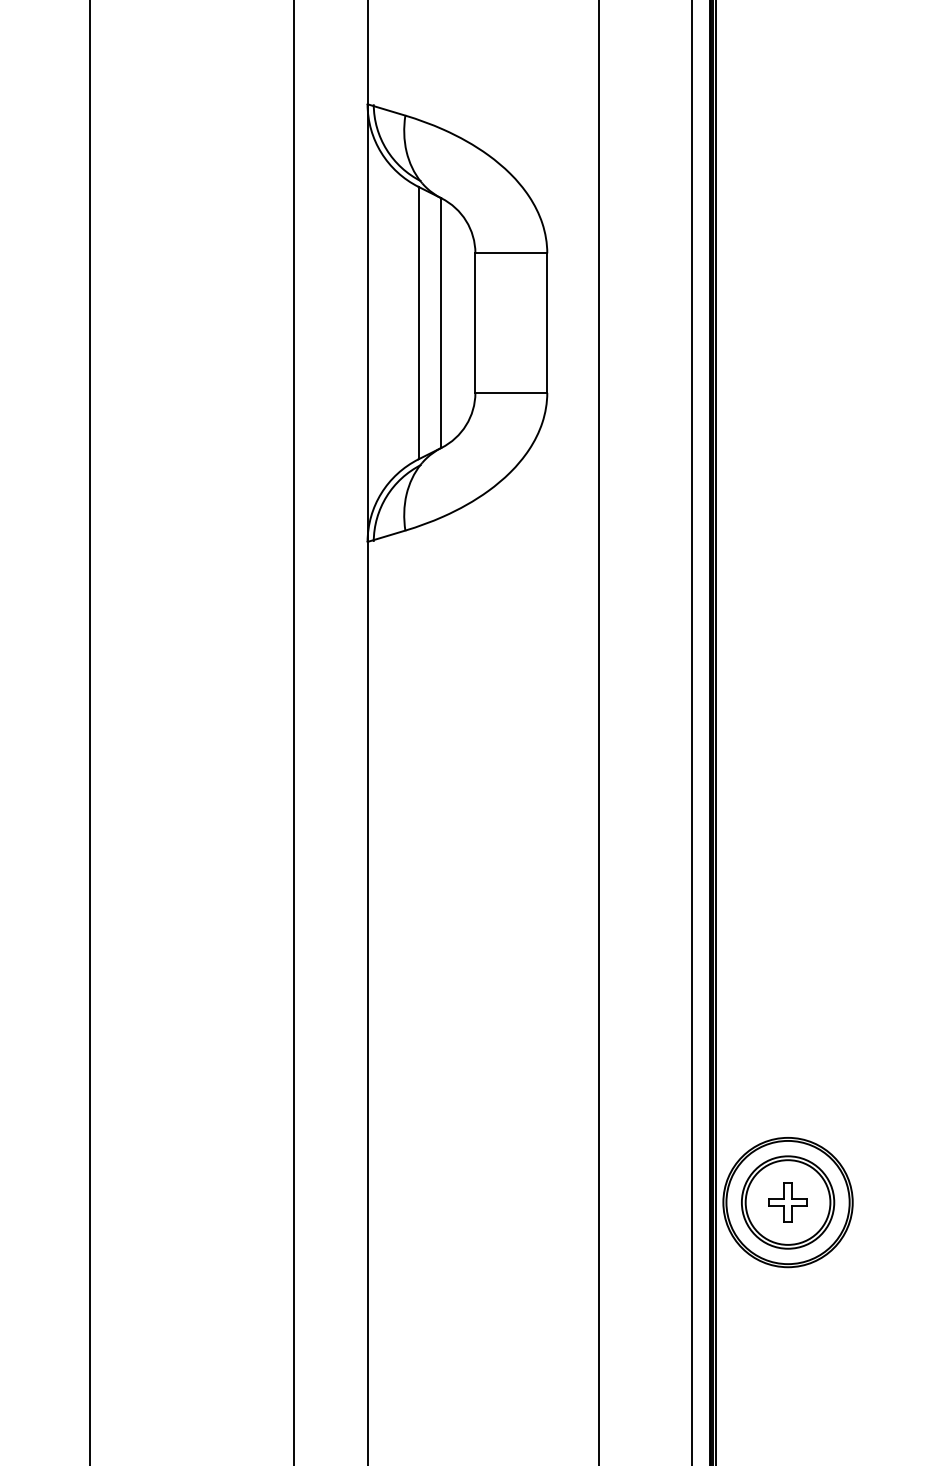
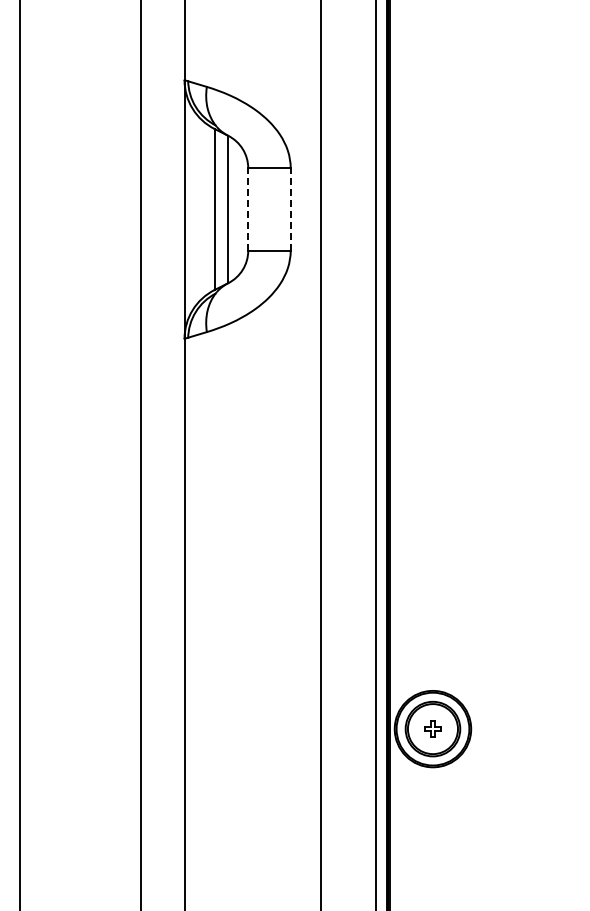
line: (475, 323) -> (248, 209), solid -> dashed
line: (546, 323) -> (290, 209), solid -> dashed
part: (787, 1201) -> (432, 728), size x0.7

